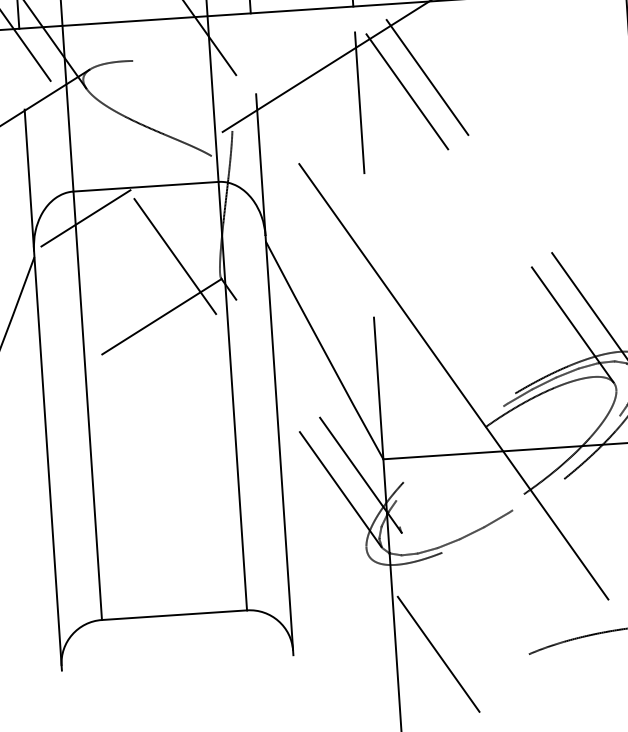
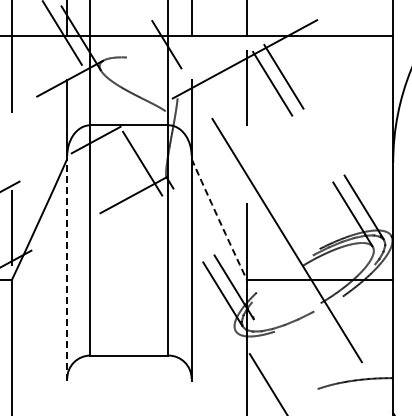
arc: (323, 351) -> (218, 219), solid -> dashed
line: (48, 460) -> (67, 268), solid -> dashed

